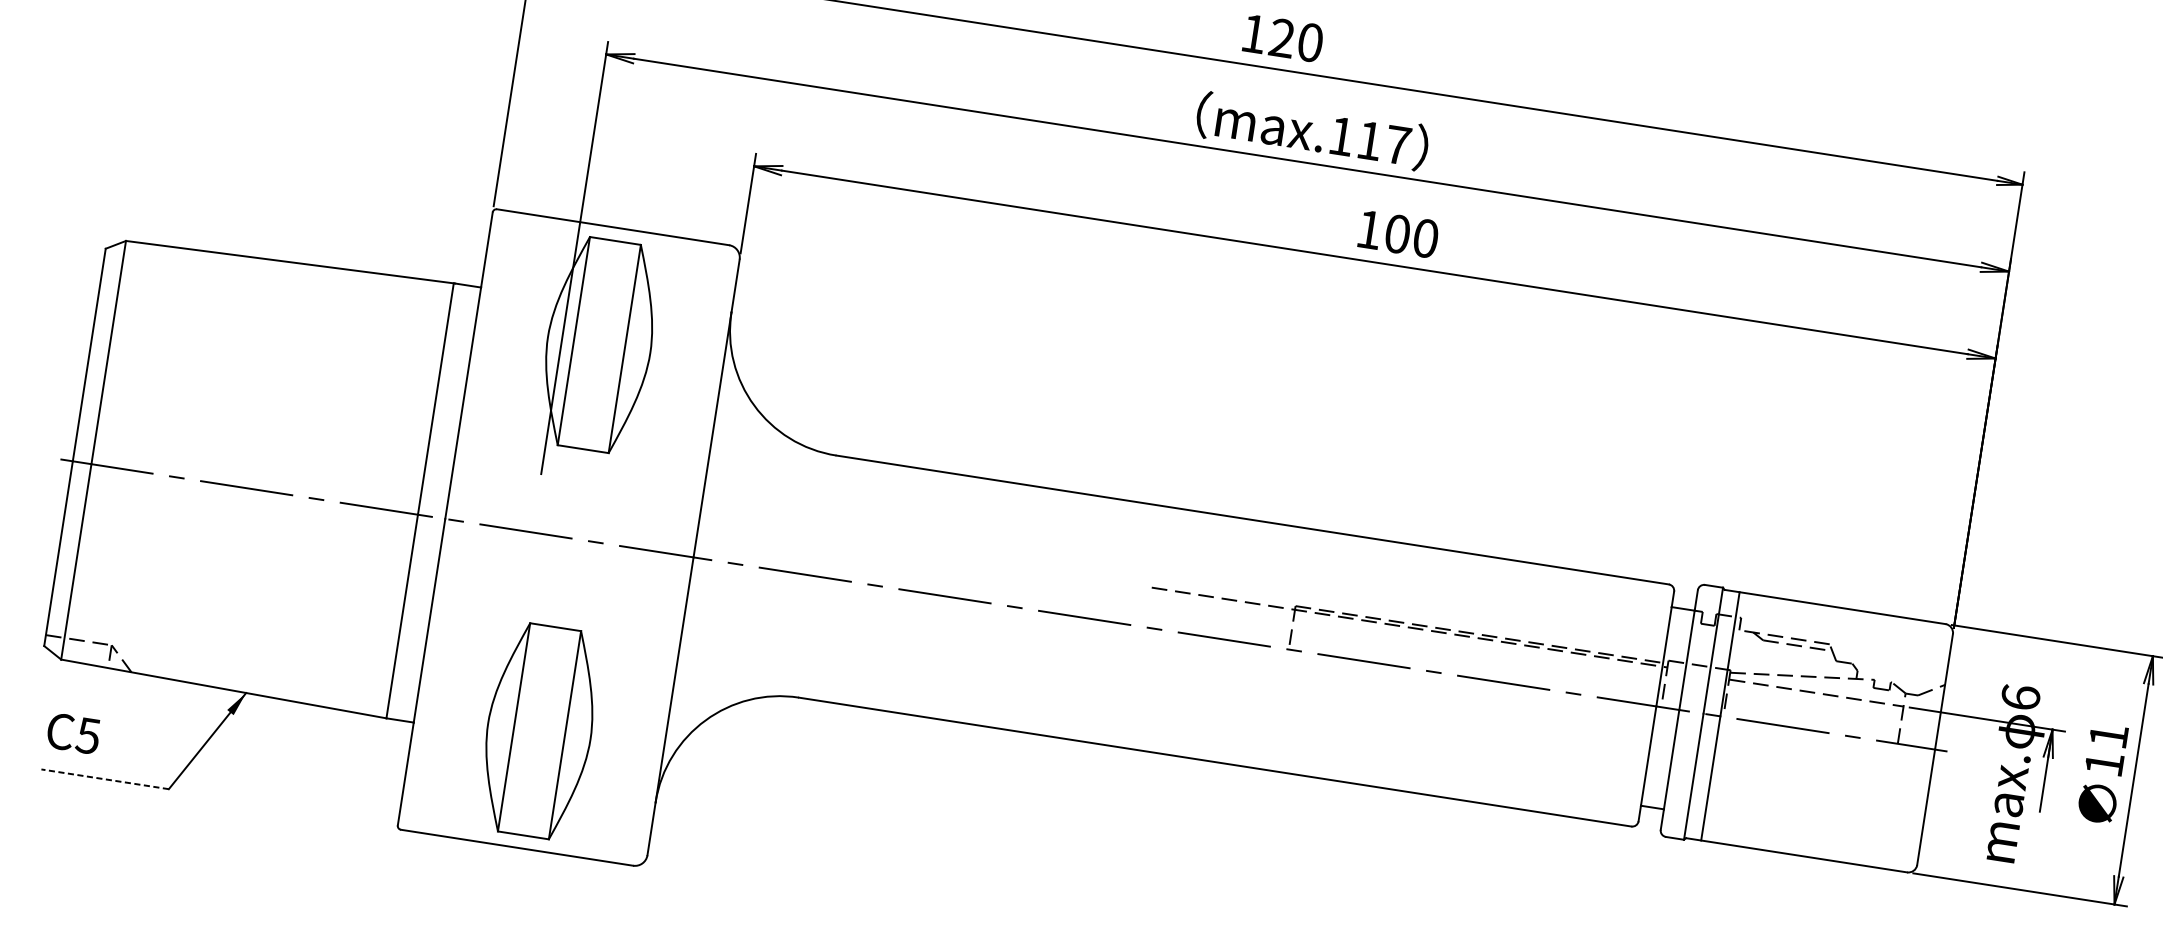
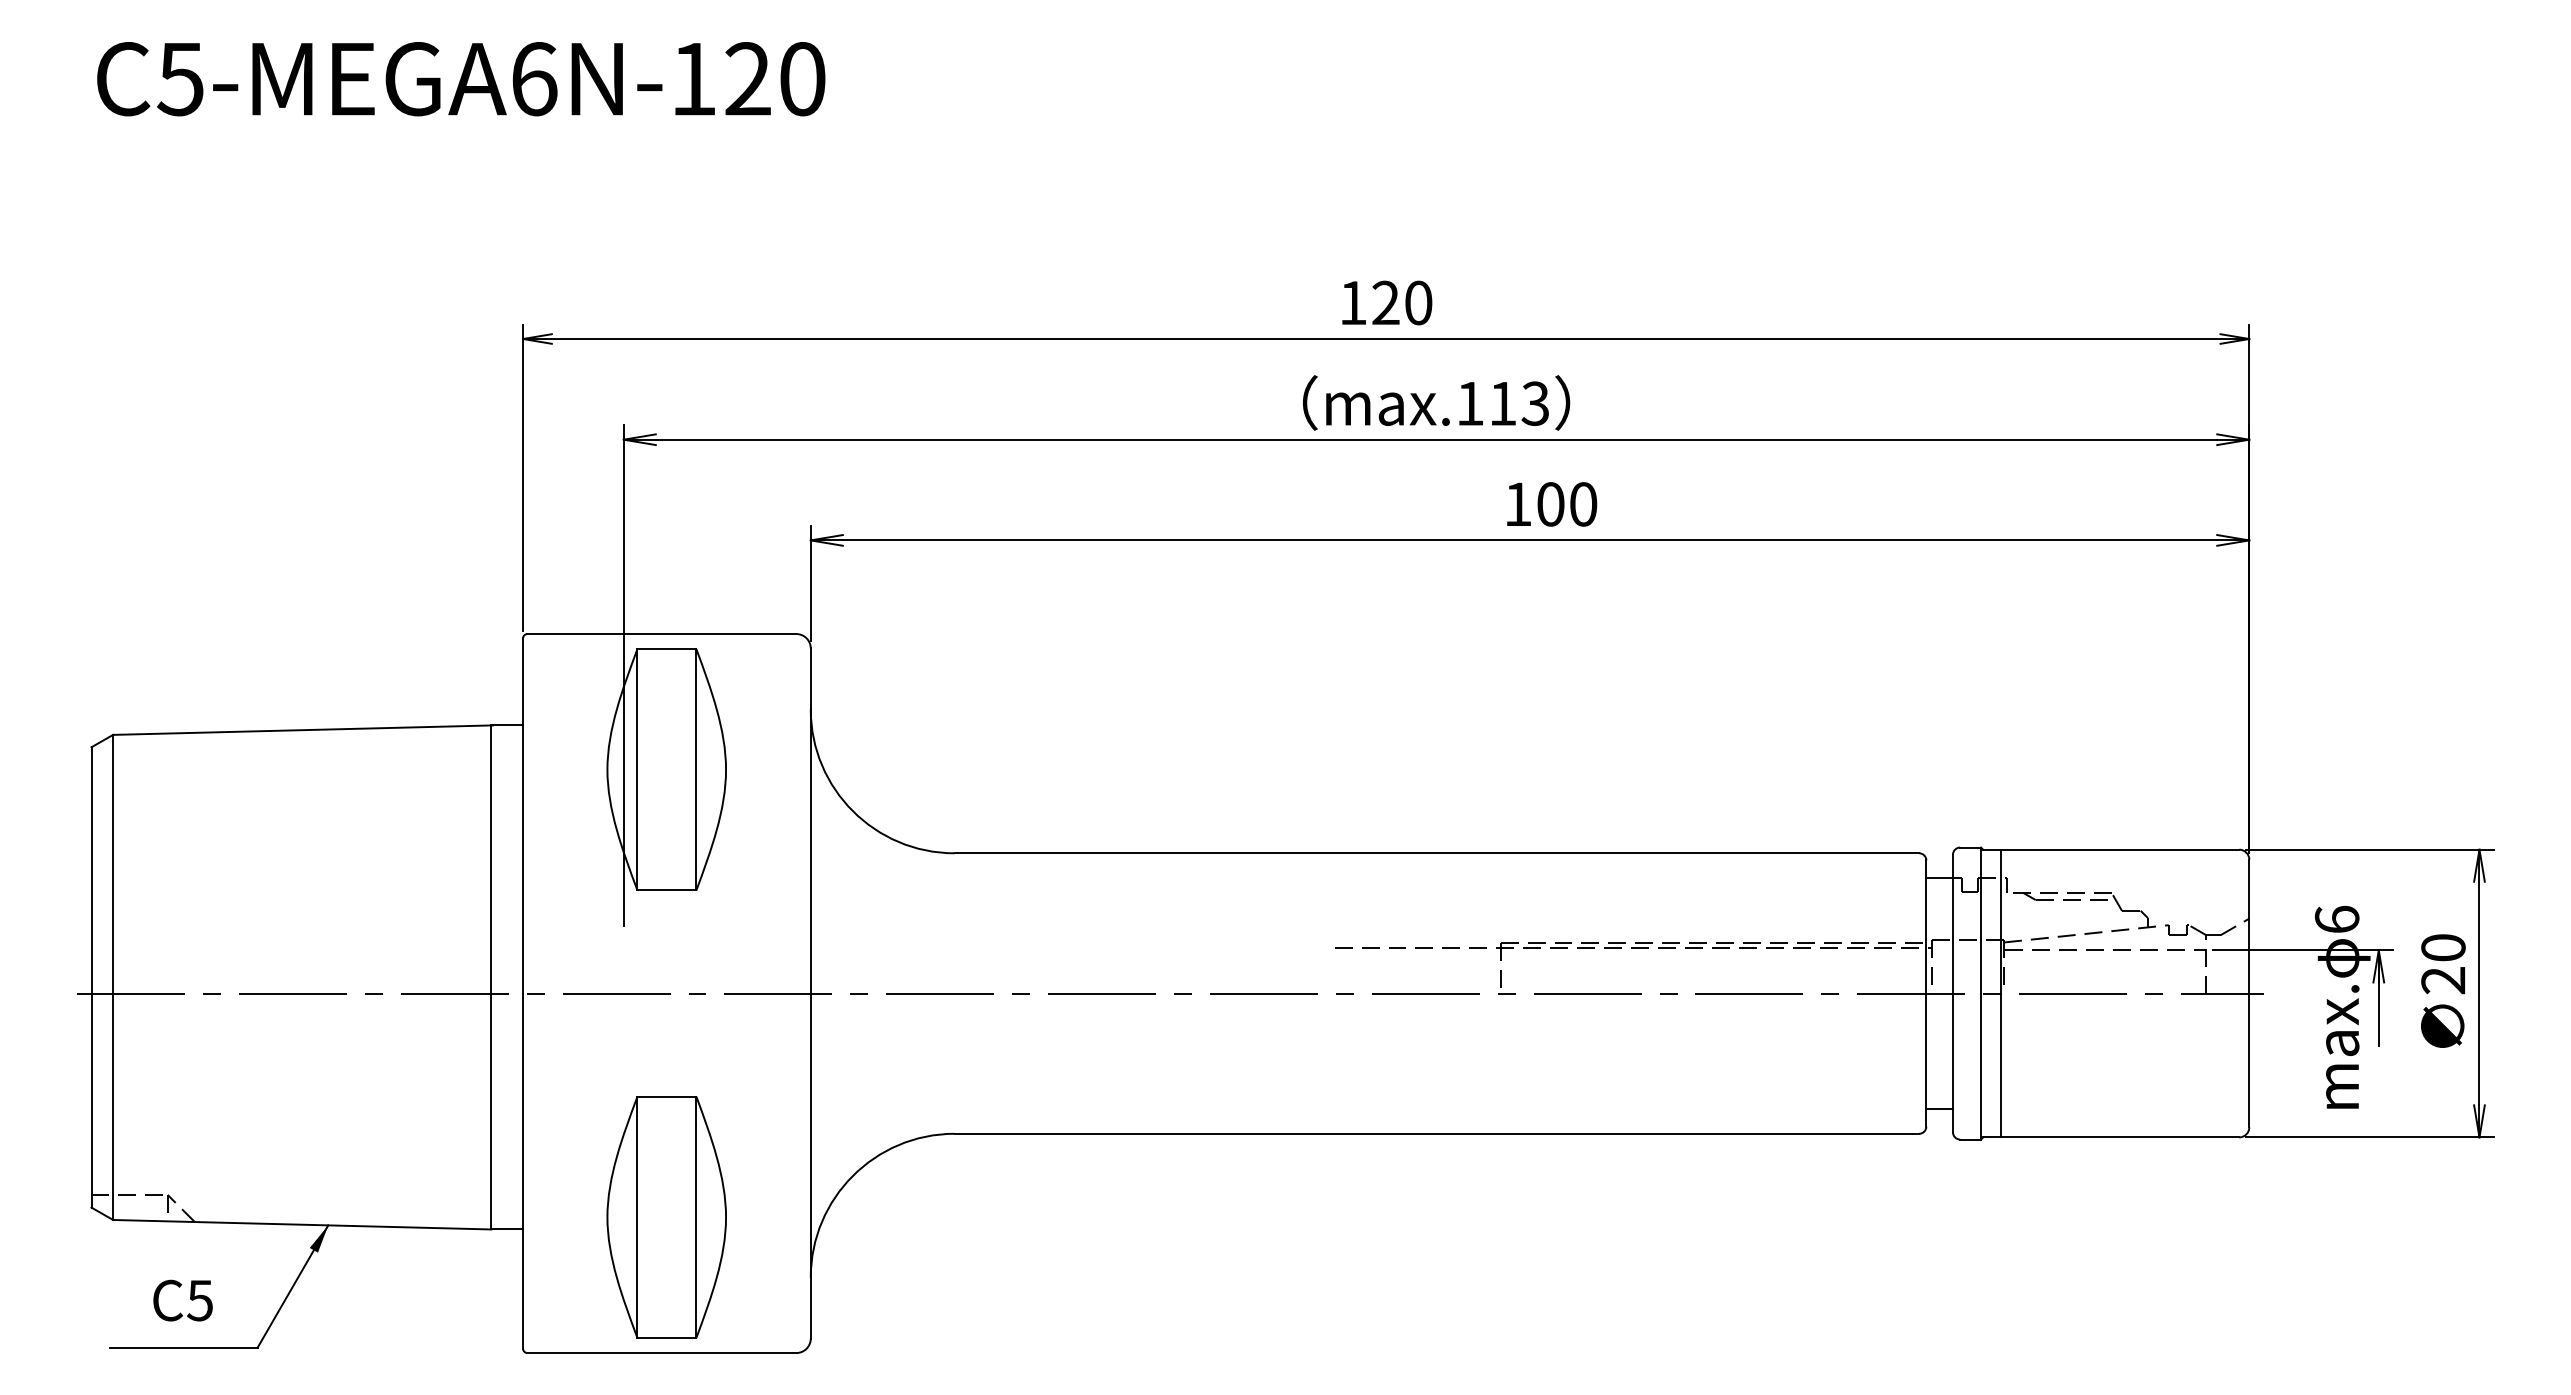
text: (1397, 144) -> (1535, 403), max.117 -> max.113
text: (73, 733) -> (182, 1300), moved
text: (2106, 750) -> (2443, 964), 11 -> 20
line: (104, 779) -> (183, 1347), dashed -> solid

